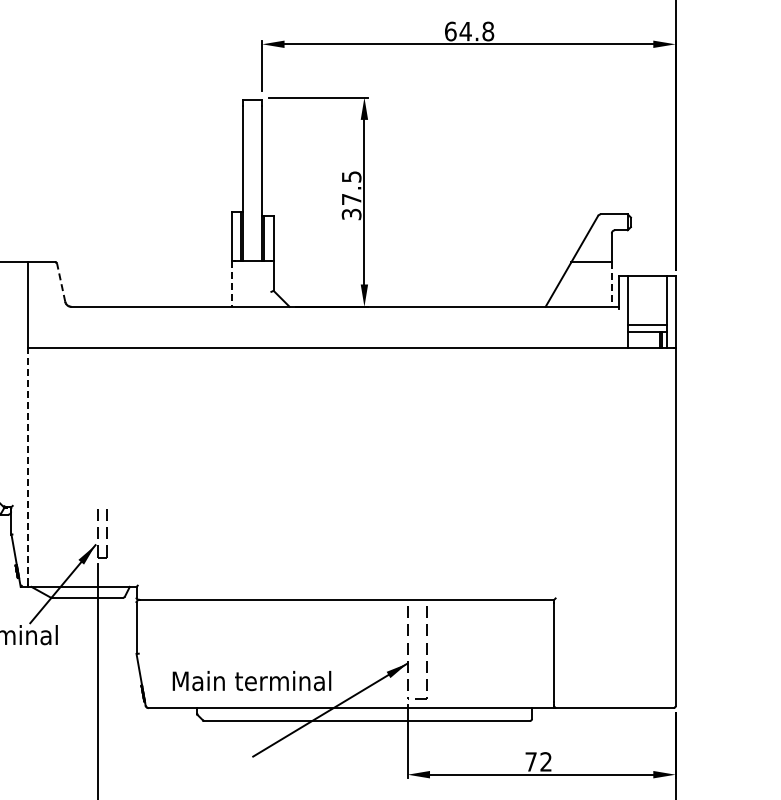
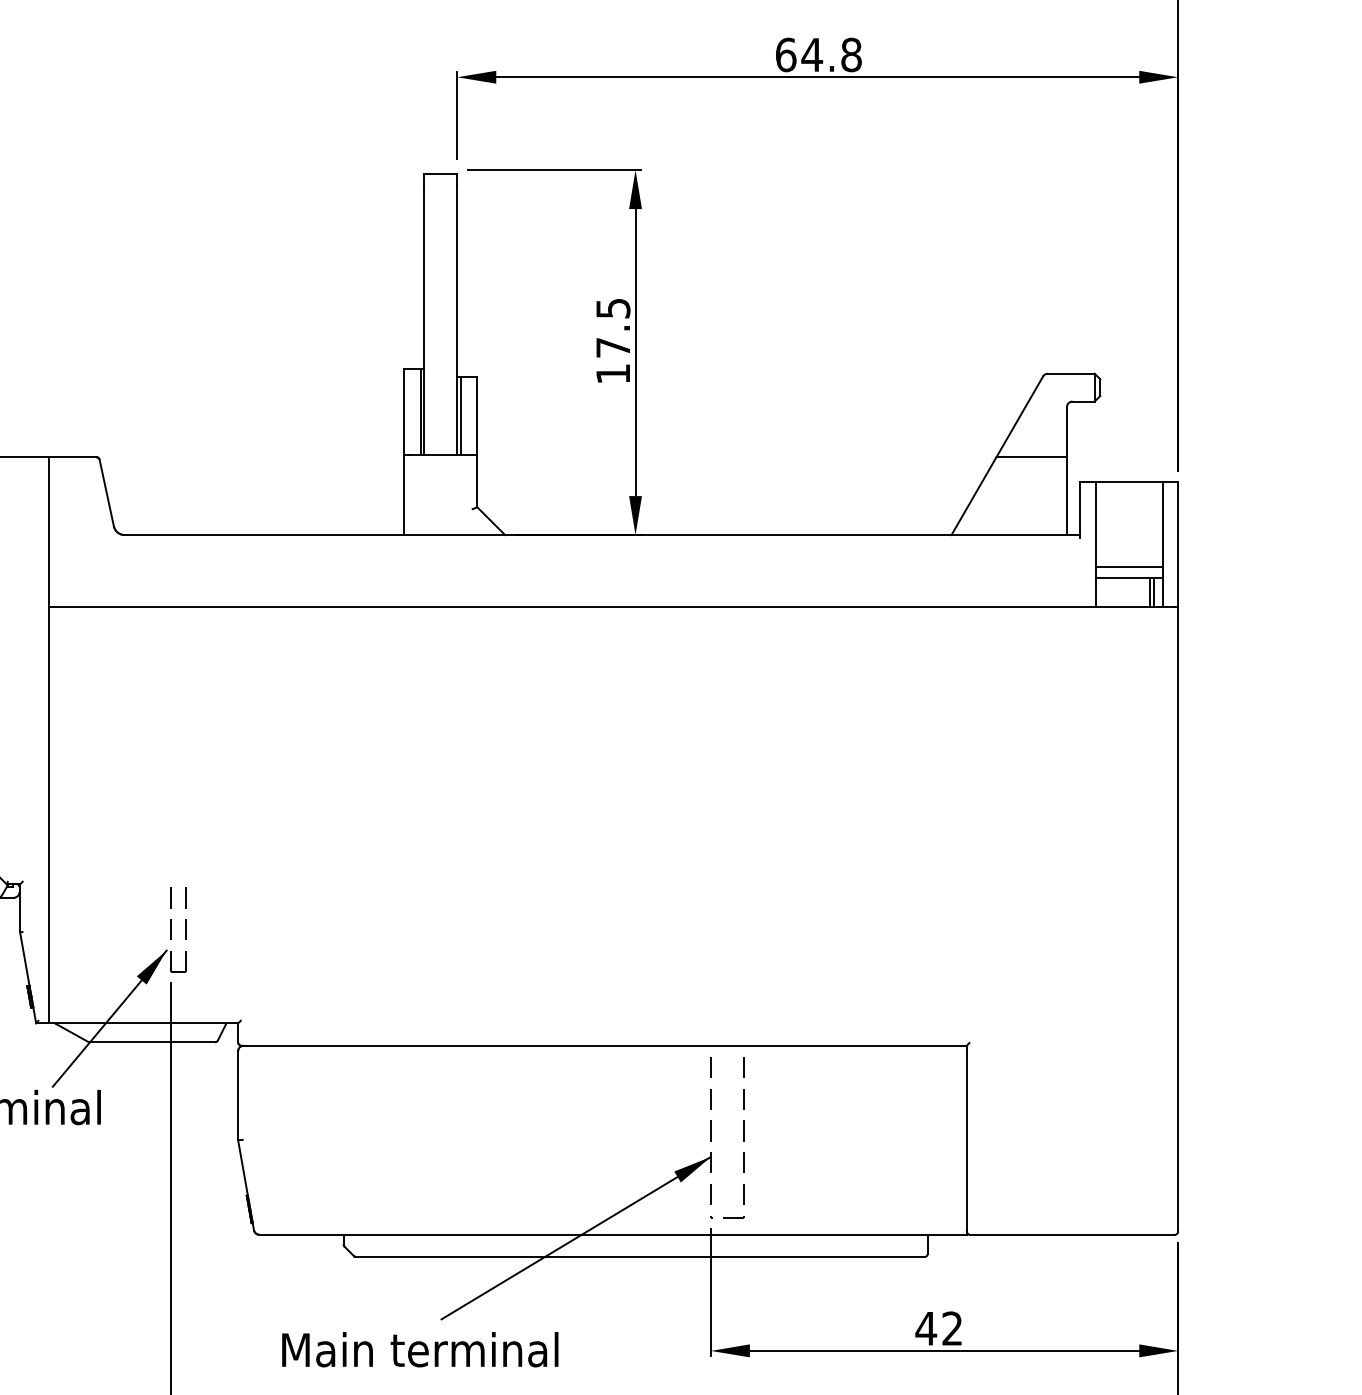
text: (351, 214) -> (612, 374), 37.5 -> 17.5
line: (61, 282) -> (107, 492), dashed -> solid
line: (231, 283) -> (403, 494), dashed -> solid
line: (611, 285) -> (1066, 497), dashed -> solid
line: (28, 466) -> (49, 813), dashed -> solid
text: (251, 681) -> (419, 1350), moved
text: (530, 761) -> (925, 1327), 72 -> 42

